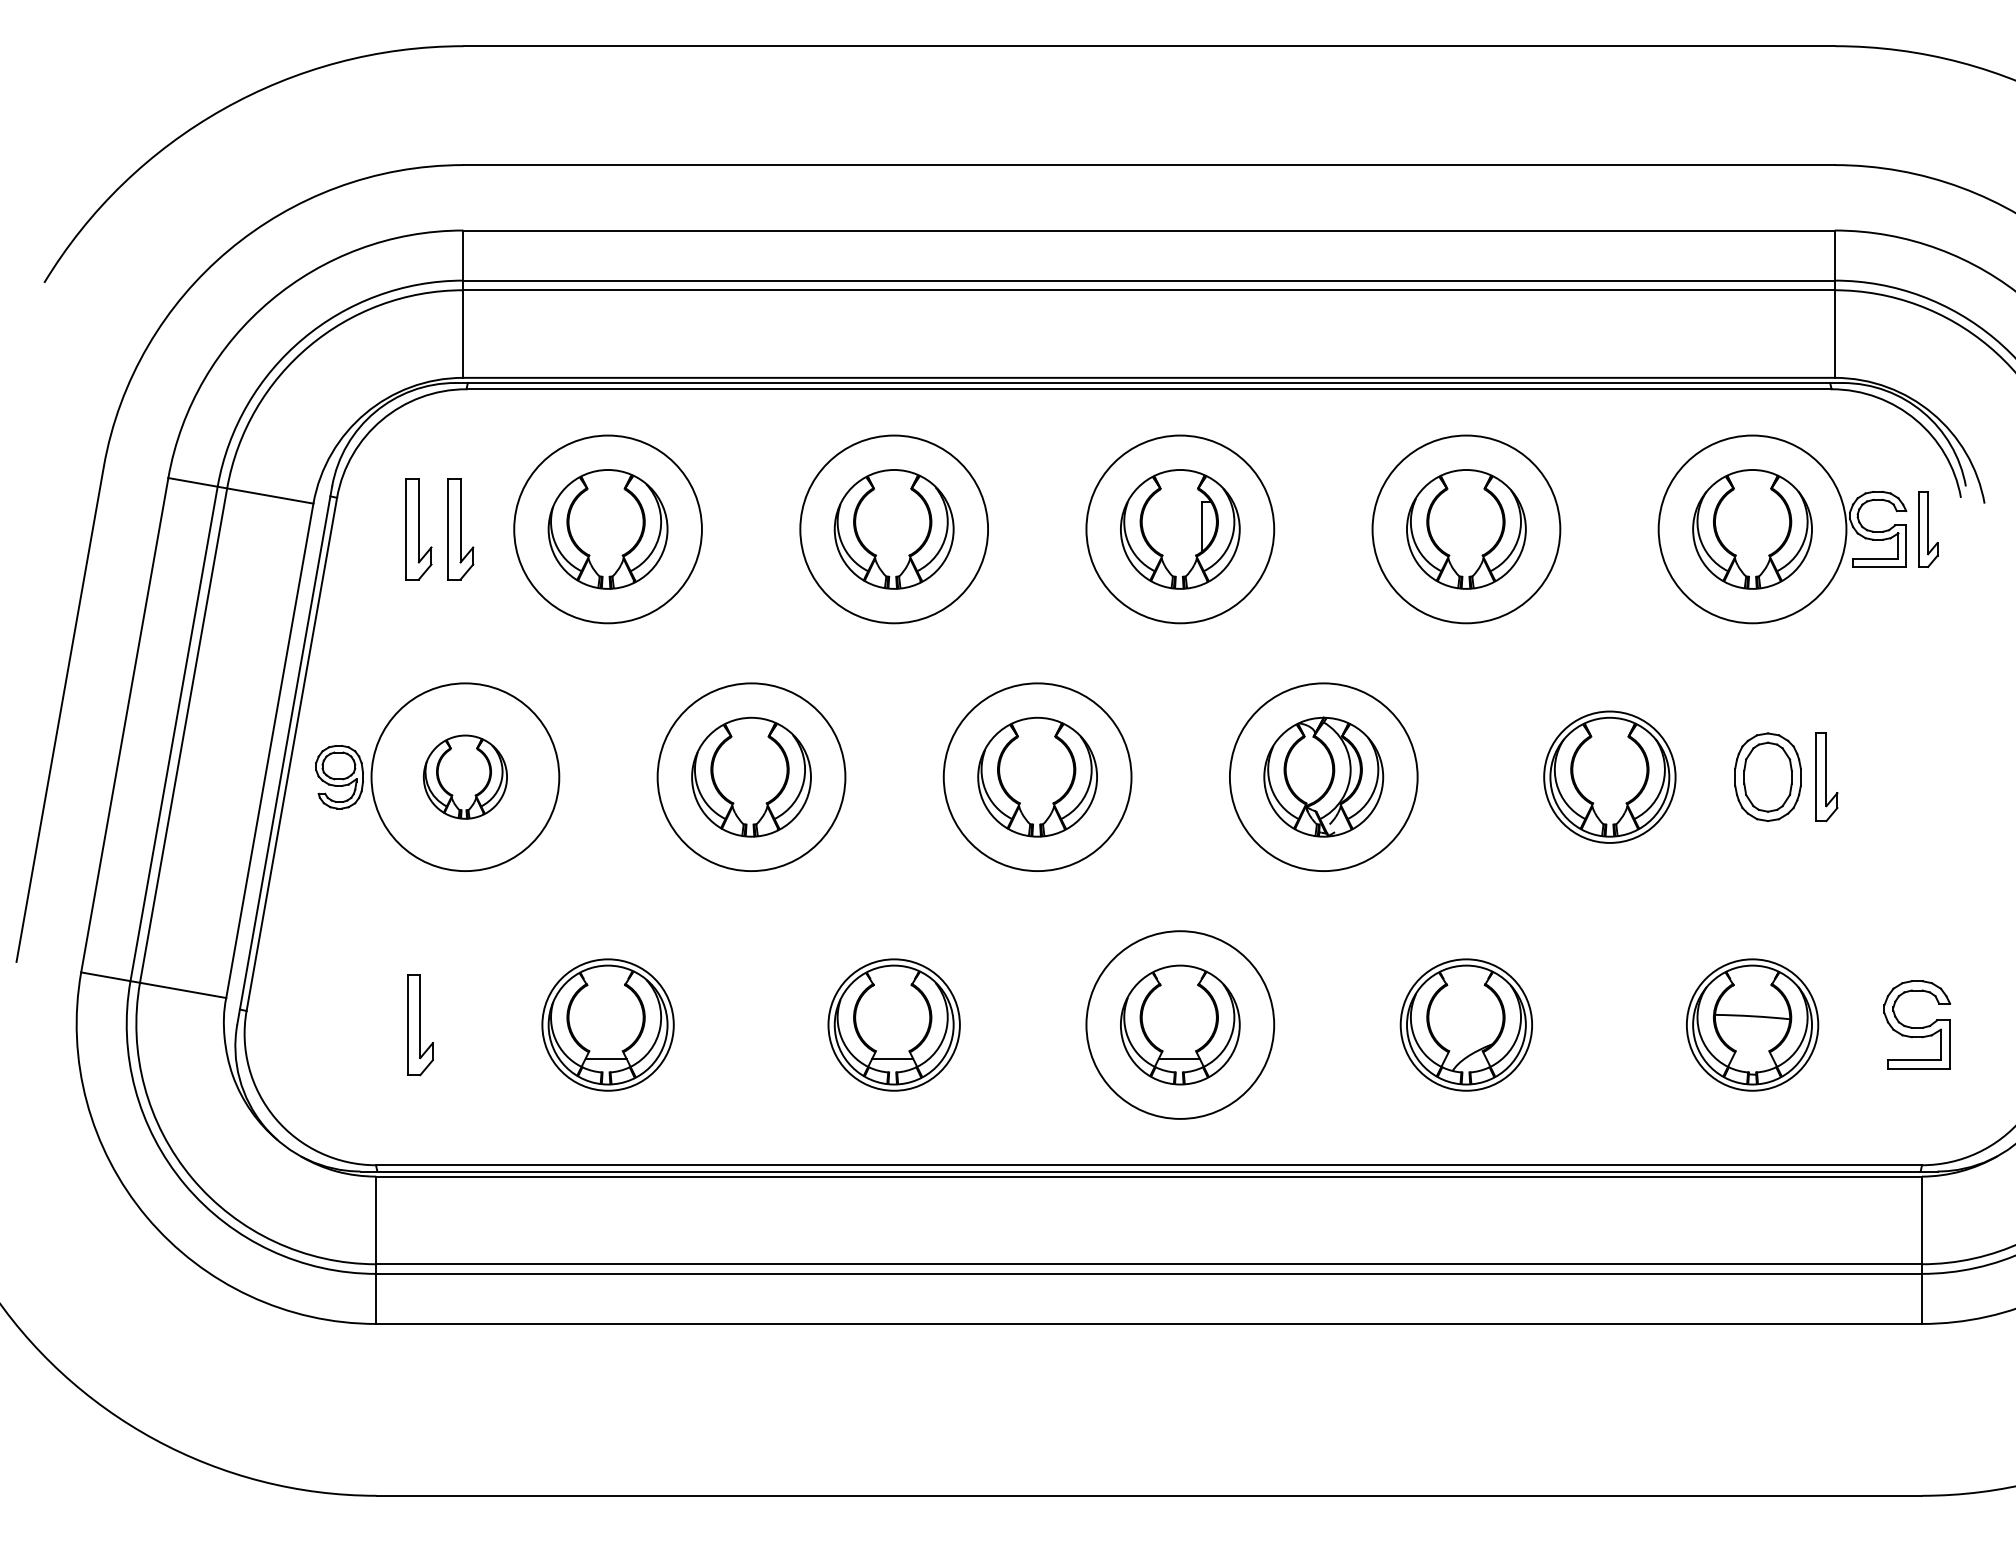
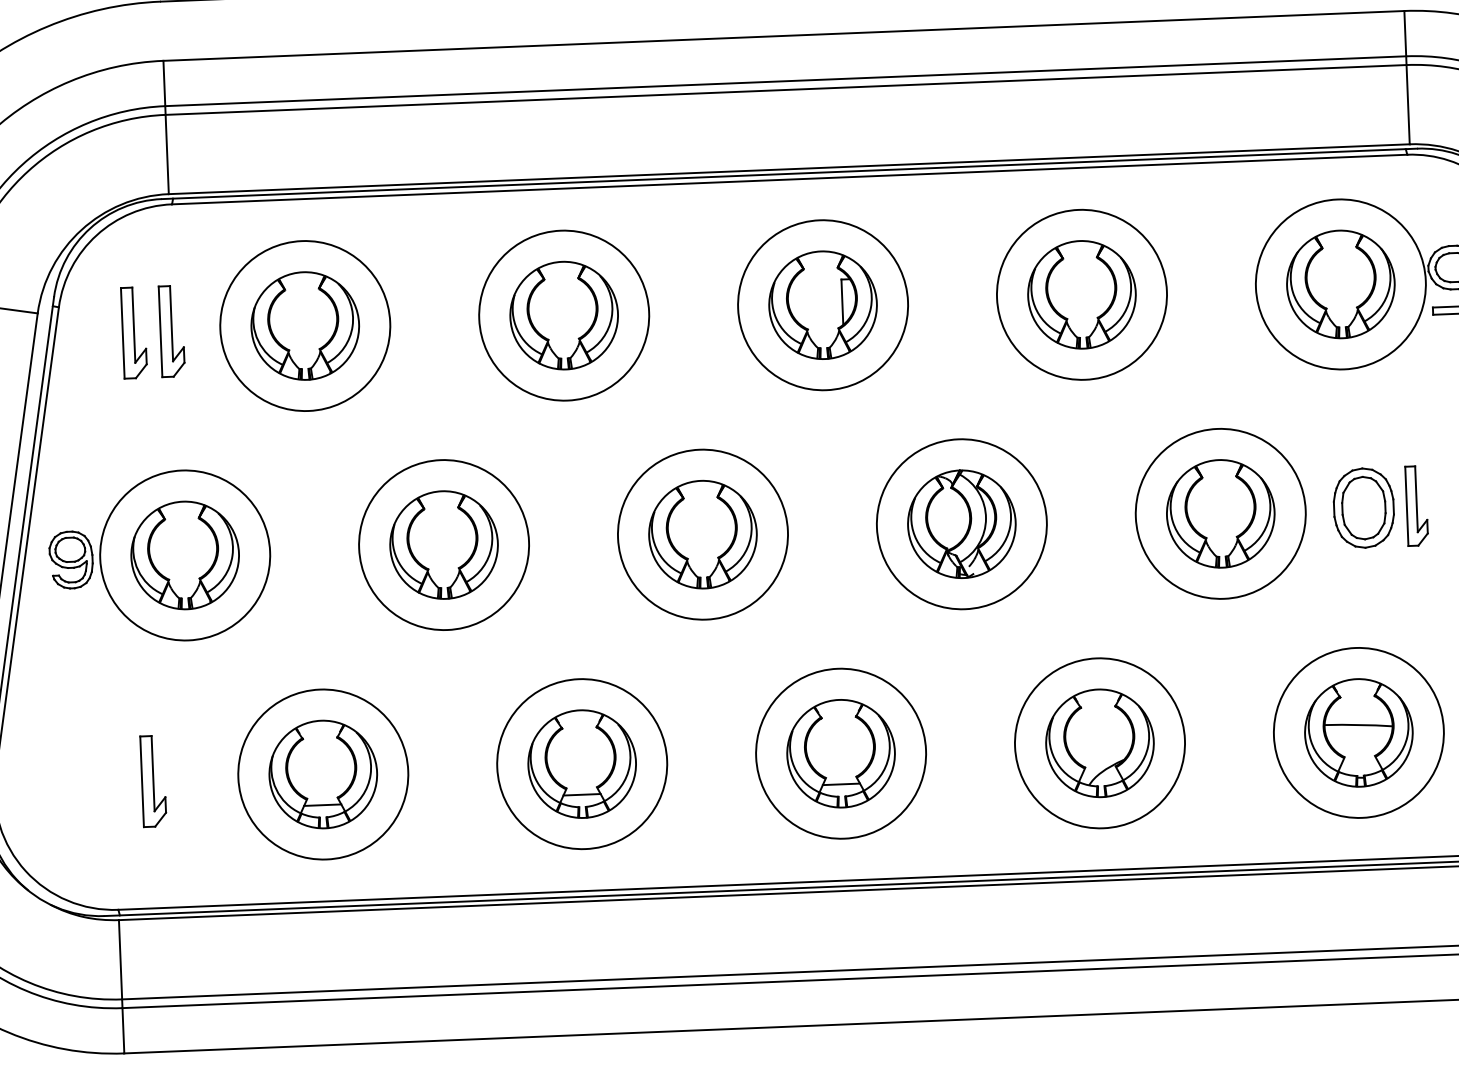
part: (465, 776) -> (185, 554), size x1.43
circle: (1609, 777) -> (1220, 514), size x1.43
circle: (607, 1024) -> (322, 774), size x1.43
circle: (894, 1024) -> (582, 763), size x1.43
circle: (1466, 1024) -> (1100, 742), size x1.43
circle: (1752, 1024) -> (1358, 732), size x1.43

